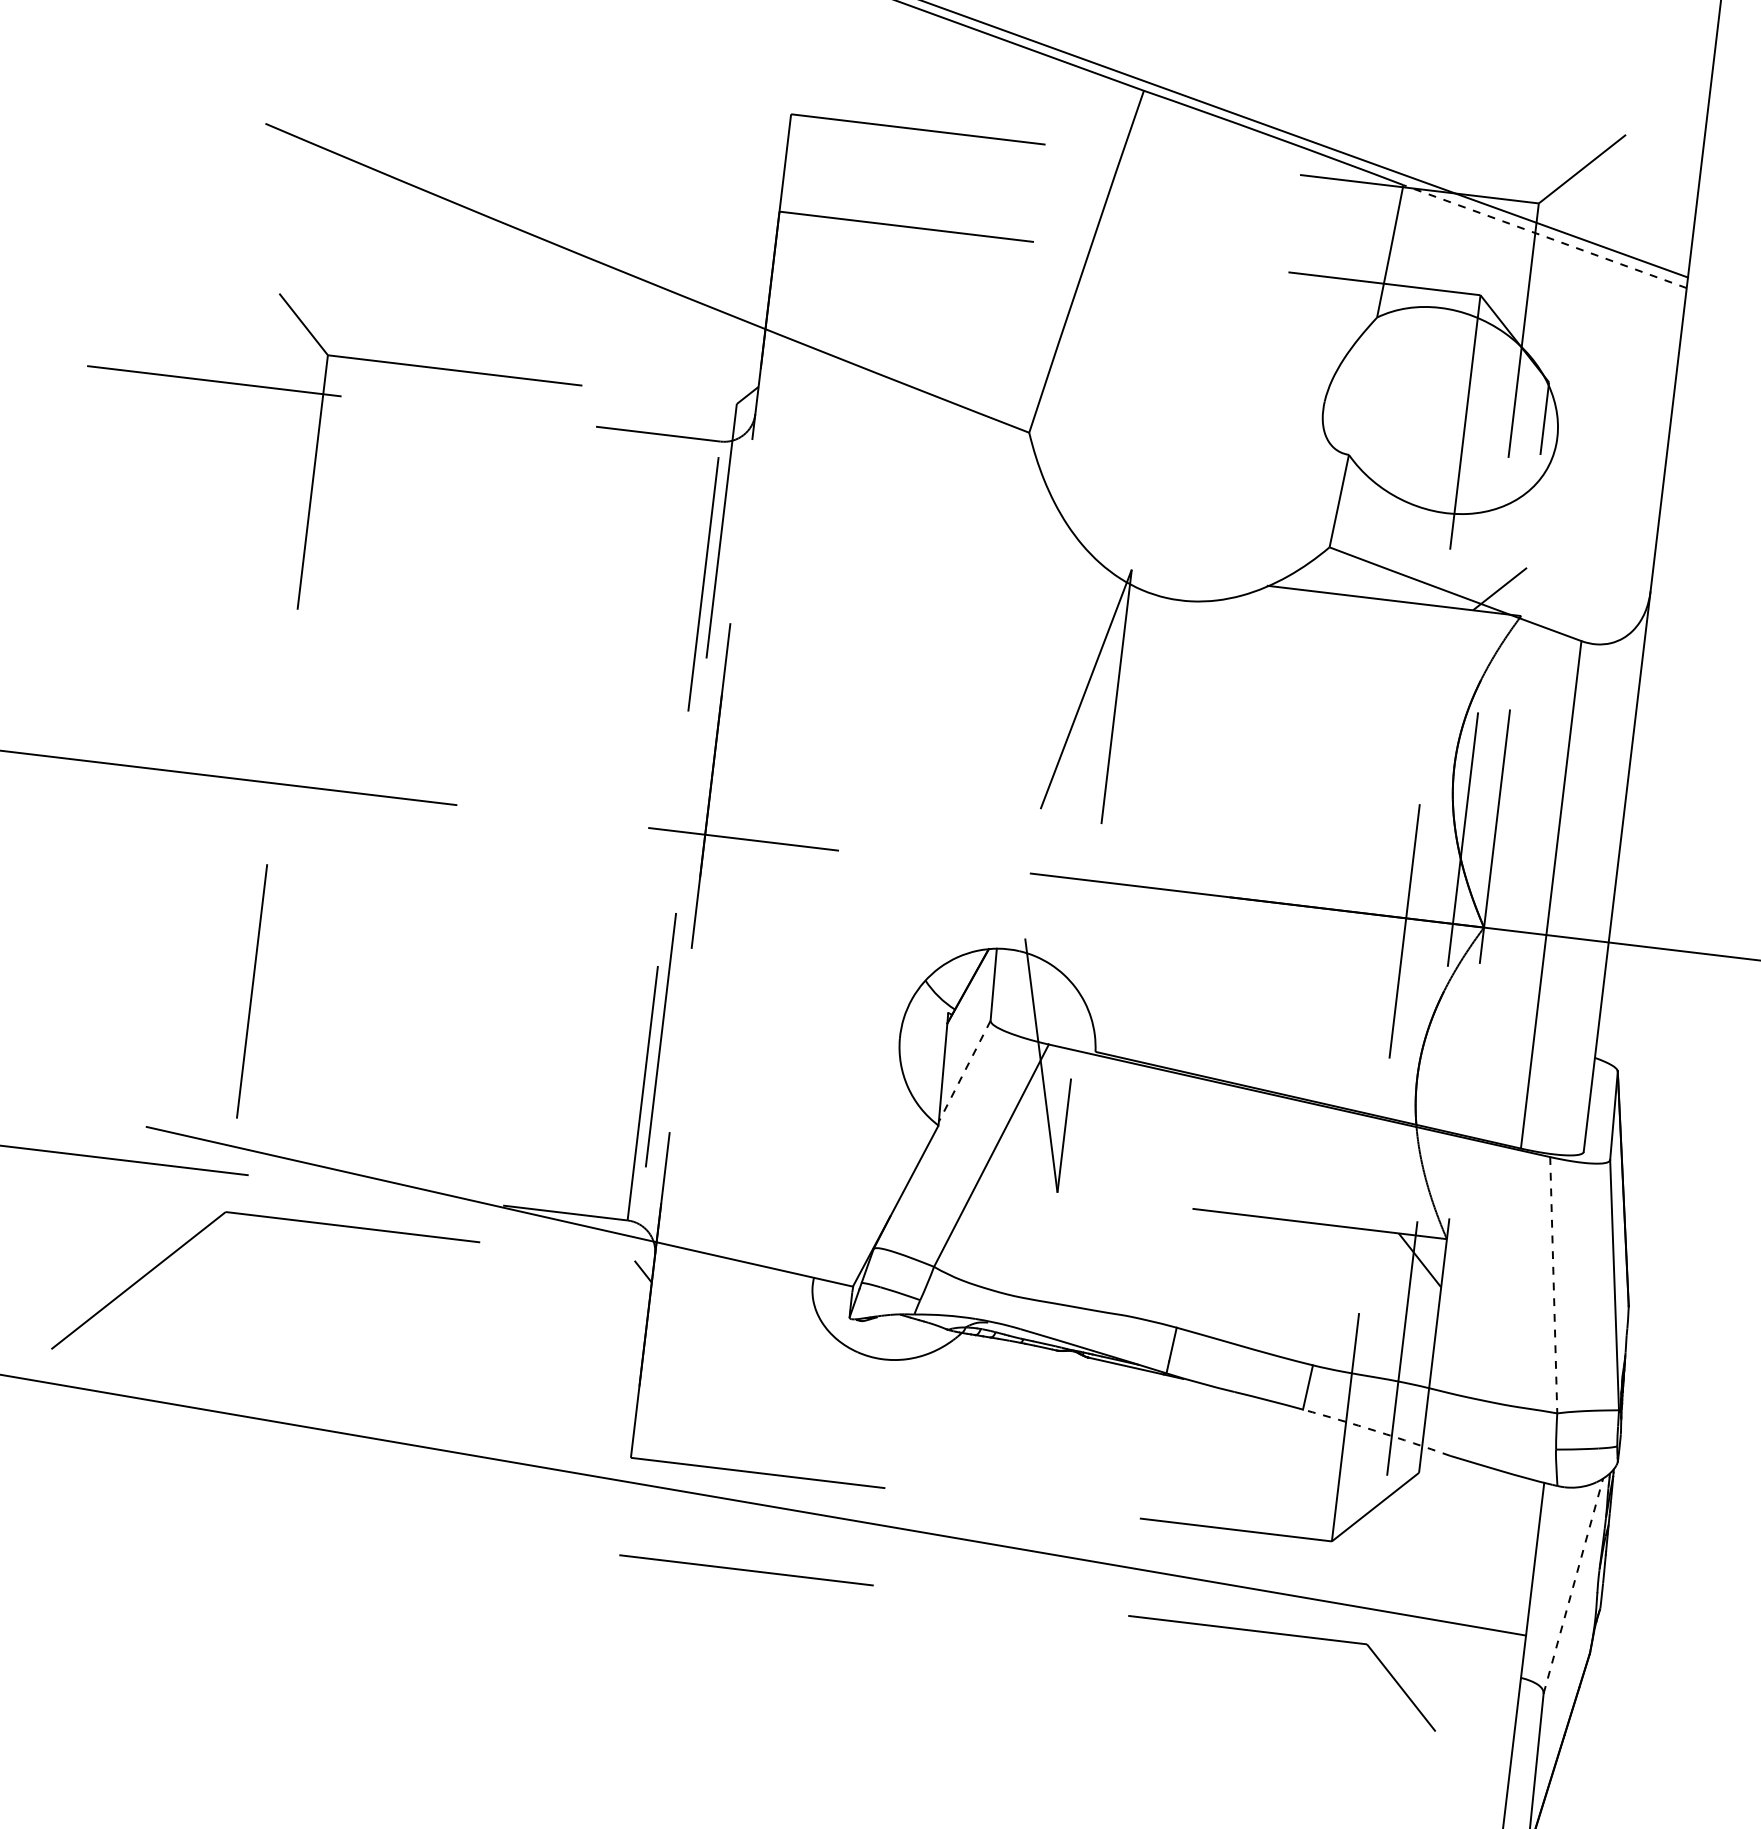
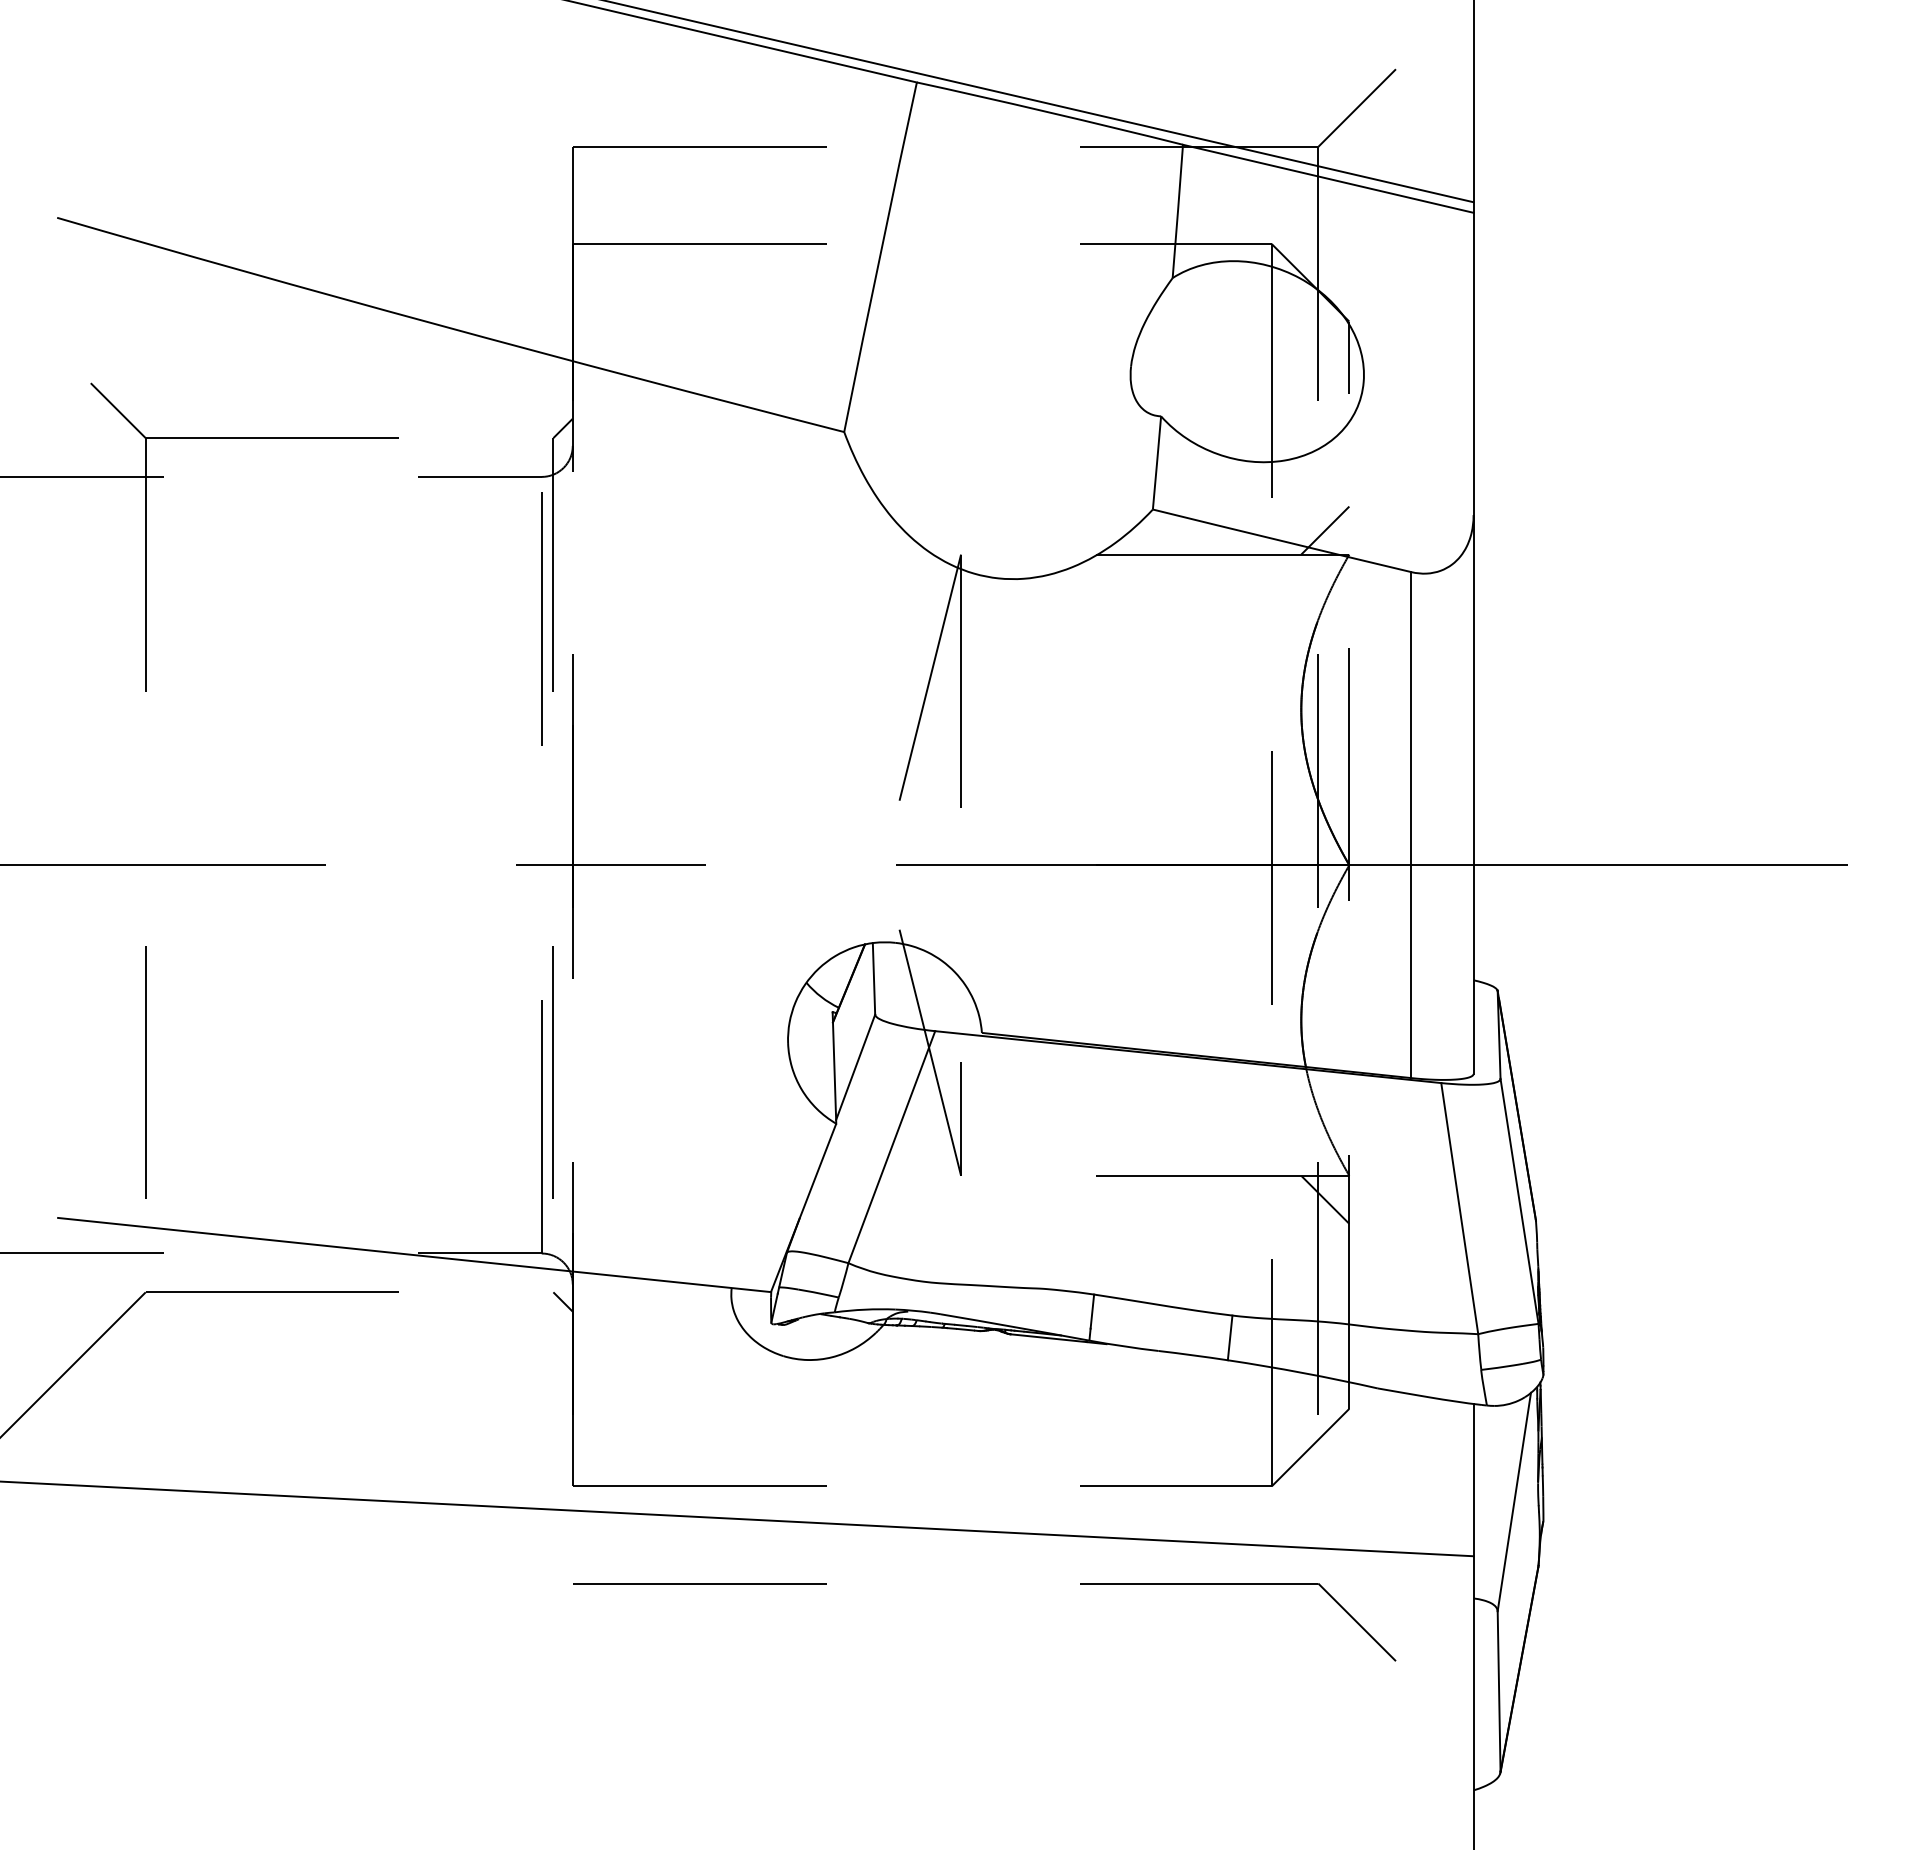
line: (1544, 236) -> (1327, 178), dashed -> solid
line: (964, 1071) -> (855, 1067), dashed -> solid
line: (1553, 1285) -> (1459, 1208), dashed -> solid
arc: (1377, 1430) -> (1303, 1372), dashed -> solid
line: (1573, 1585) -> (1514, 1501), dashed -> solid

